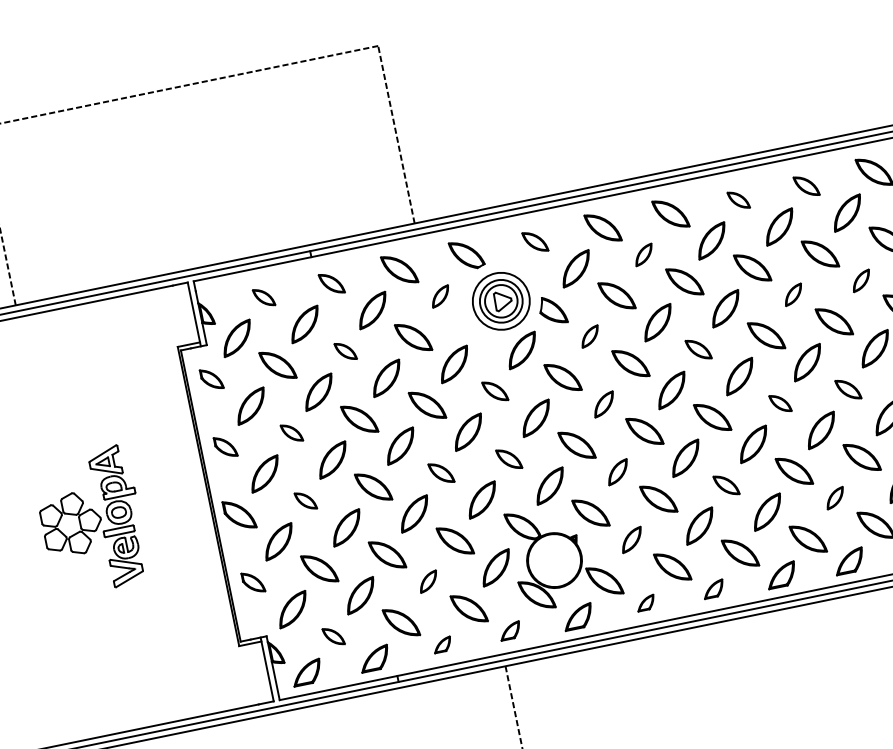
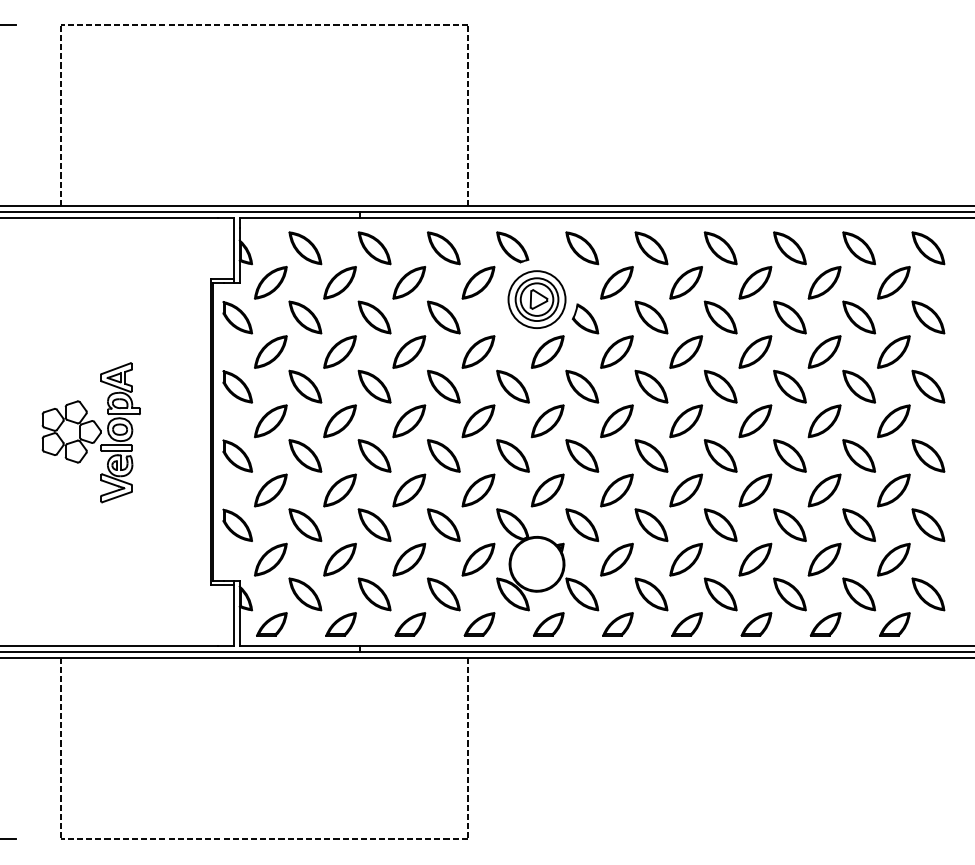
part: (806, 186) -> (859, 248), size x1.43
part: (738, 200) -> (789, 248), size x1.67
part: (535, 242) -> (582, 248), size x1.43
part: (643, 254) -> (685, 282), size x1.67
part: (860, 280) -> (893, 351), size x1.67
part: (331, 283) -> (374, 248), size x1.43
part: (793, 294) -> (824, 351), size x1.67
part: (440, 296) -> (478, 282), size x1.67
part: (264, 297) -> (305, 248), size x1.67
part: (589, 336) -> (616, 351), size x1.67
part: (698, 349) -> (720, 386), size x1.43
part: (345, 351) -> (374, 317), size x1.67
part: (211, 379) -> (237, 317), size x1.43
part: (848, 389) -> (859, 455), size x1.43
part: (494, 391) -> (512, 386), size x1.43
part: (779, 403) -> (789, 455), size x1.67
part: (603, 404) -> (616, 421), size x1.43
part: (291, 432) -> (305, 386), size x1.67
part: (225, 446) -> (237, 386), size x1.43
part: (508, 458) -> (512, 455), size x1.43
part: (441, 472) -> (443, 455), size x1.43
part: (617, 472) -> (616, 490), size x1.43
part: (726, 485) -> (720, 525), size x1.43
part: (835, 498) -> (824, 559), size x1.67
part: (305, 500) -> (305, 455), size x1.67
part: (631, 539) -> (616, 559), size x1.43
part: (253, 581) -> (237, 524), size x1.43
part: (428, 581) -> (409, 559), size x1.67
part: (713, 589) -> (686, 624), size x1.43
part: (645, 603) -> (617, 624), size x1.67
part: (510, 631) -> (479, 624), size x1.43
part: (333, 636) -> (305, 594), size x1.67
part: (442, 644) -> (410, 624), size x1.67

